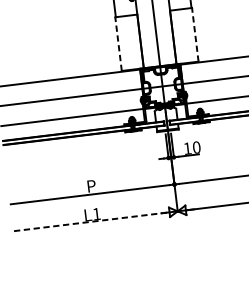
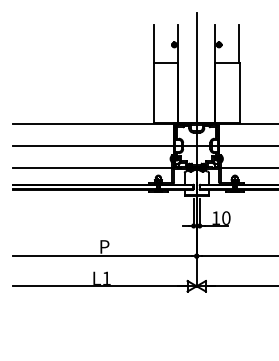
line: (194, 34) -> (239, 92), dashed -> solid
line: (118, 43) -> (153, 92), dashed -> solid
line: (91, 221) -> (99, 286), dashed -> solid

